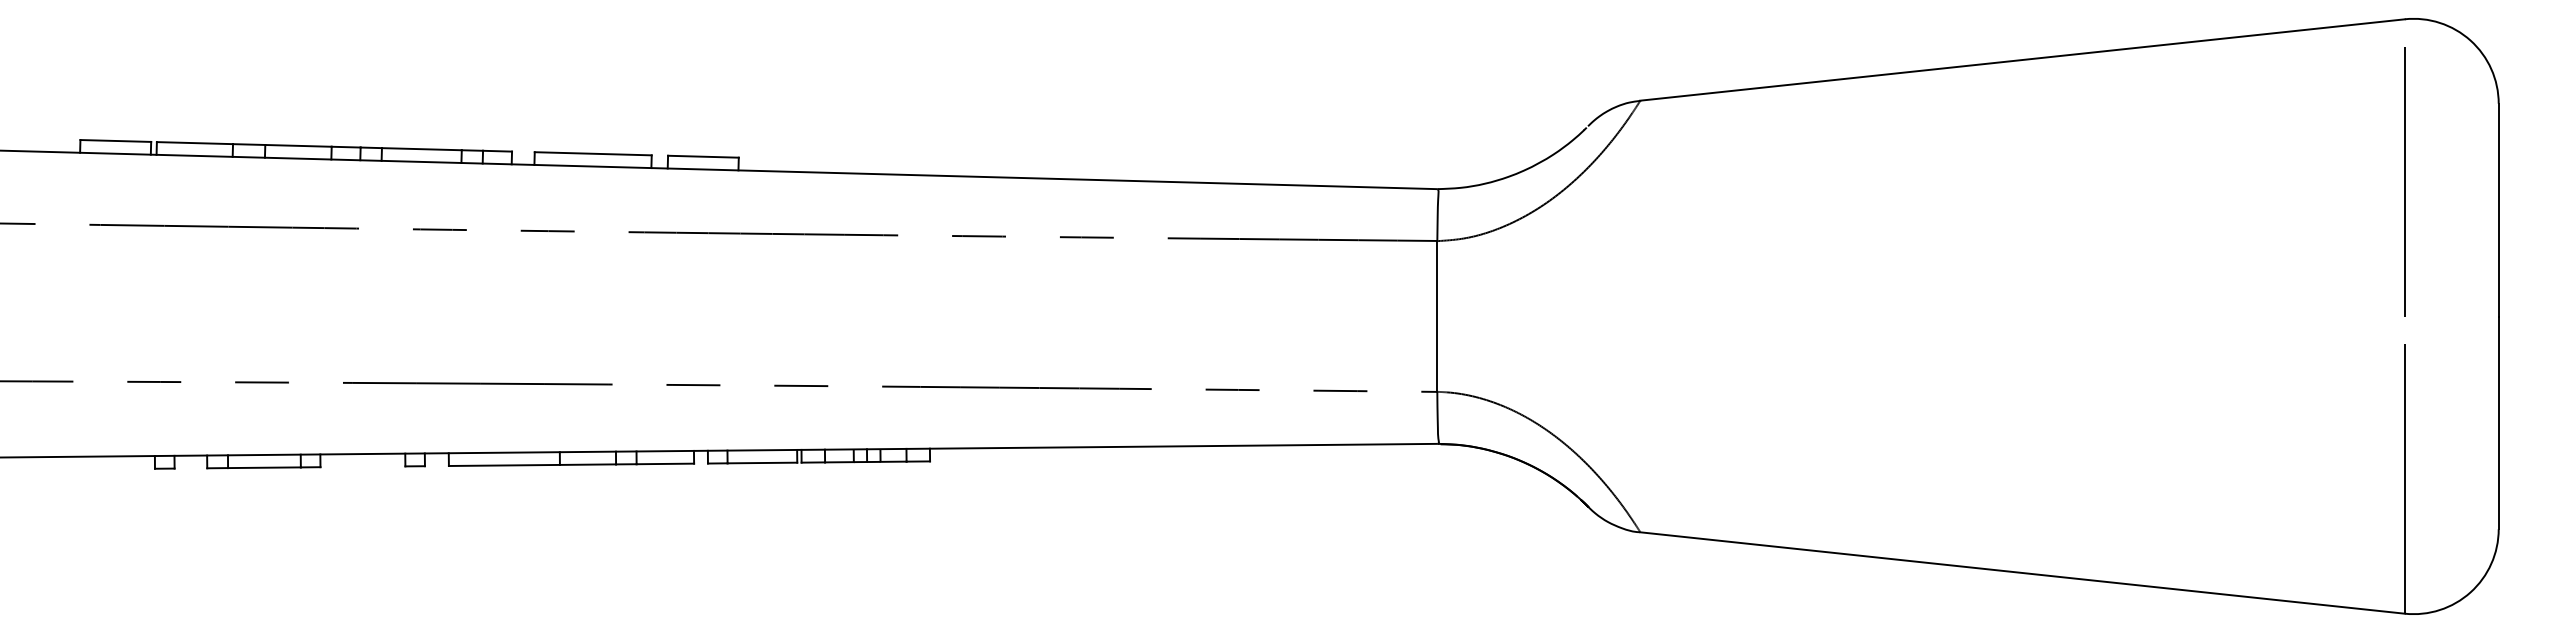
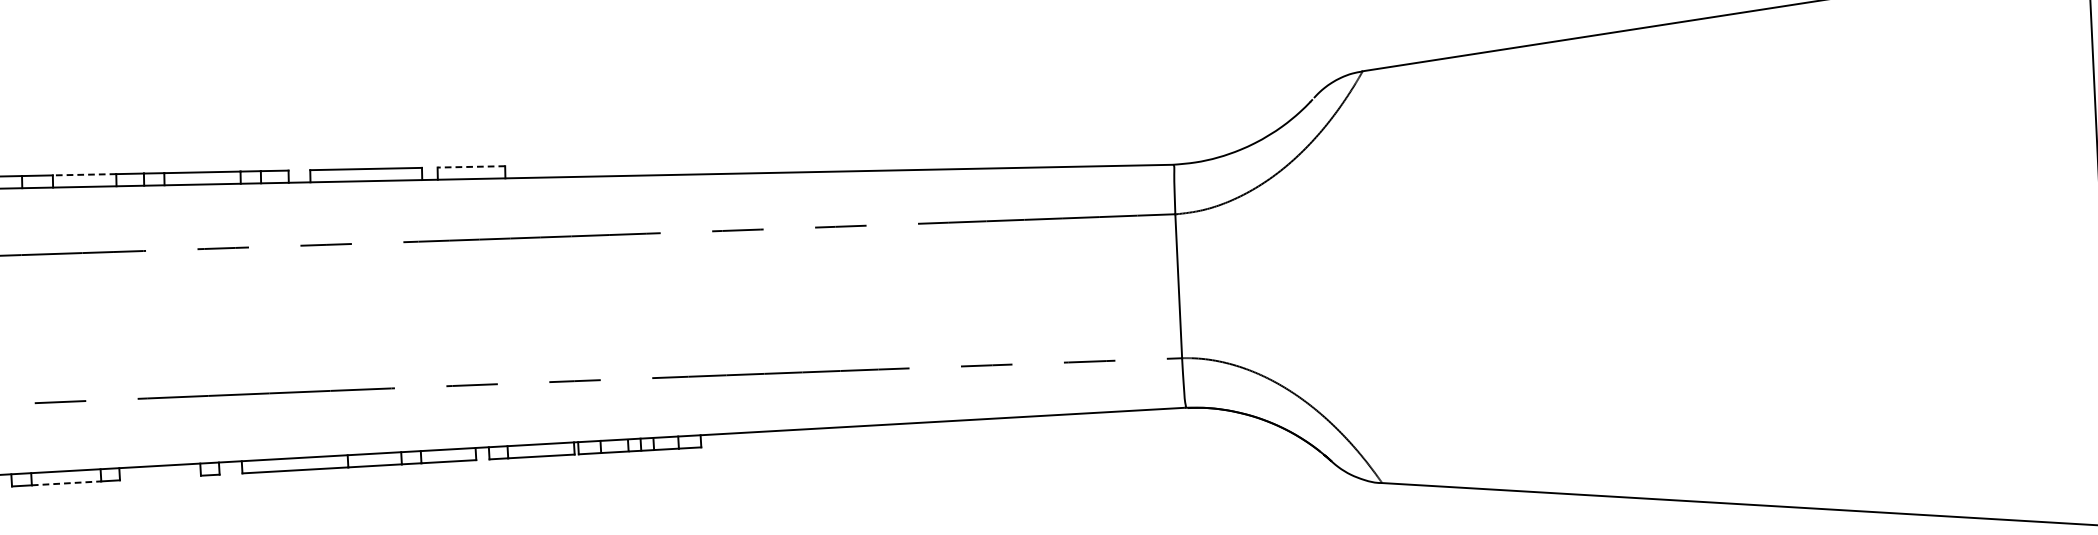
line: (298, 145) -> (84, 174), solid -> dashed
line: (702, 156) -> (470, 166), solid -> dashed
line: (264, 467) -> (66, 483), solid -> dashed

